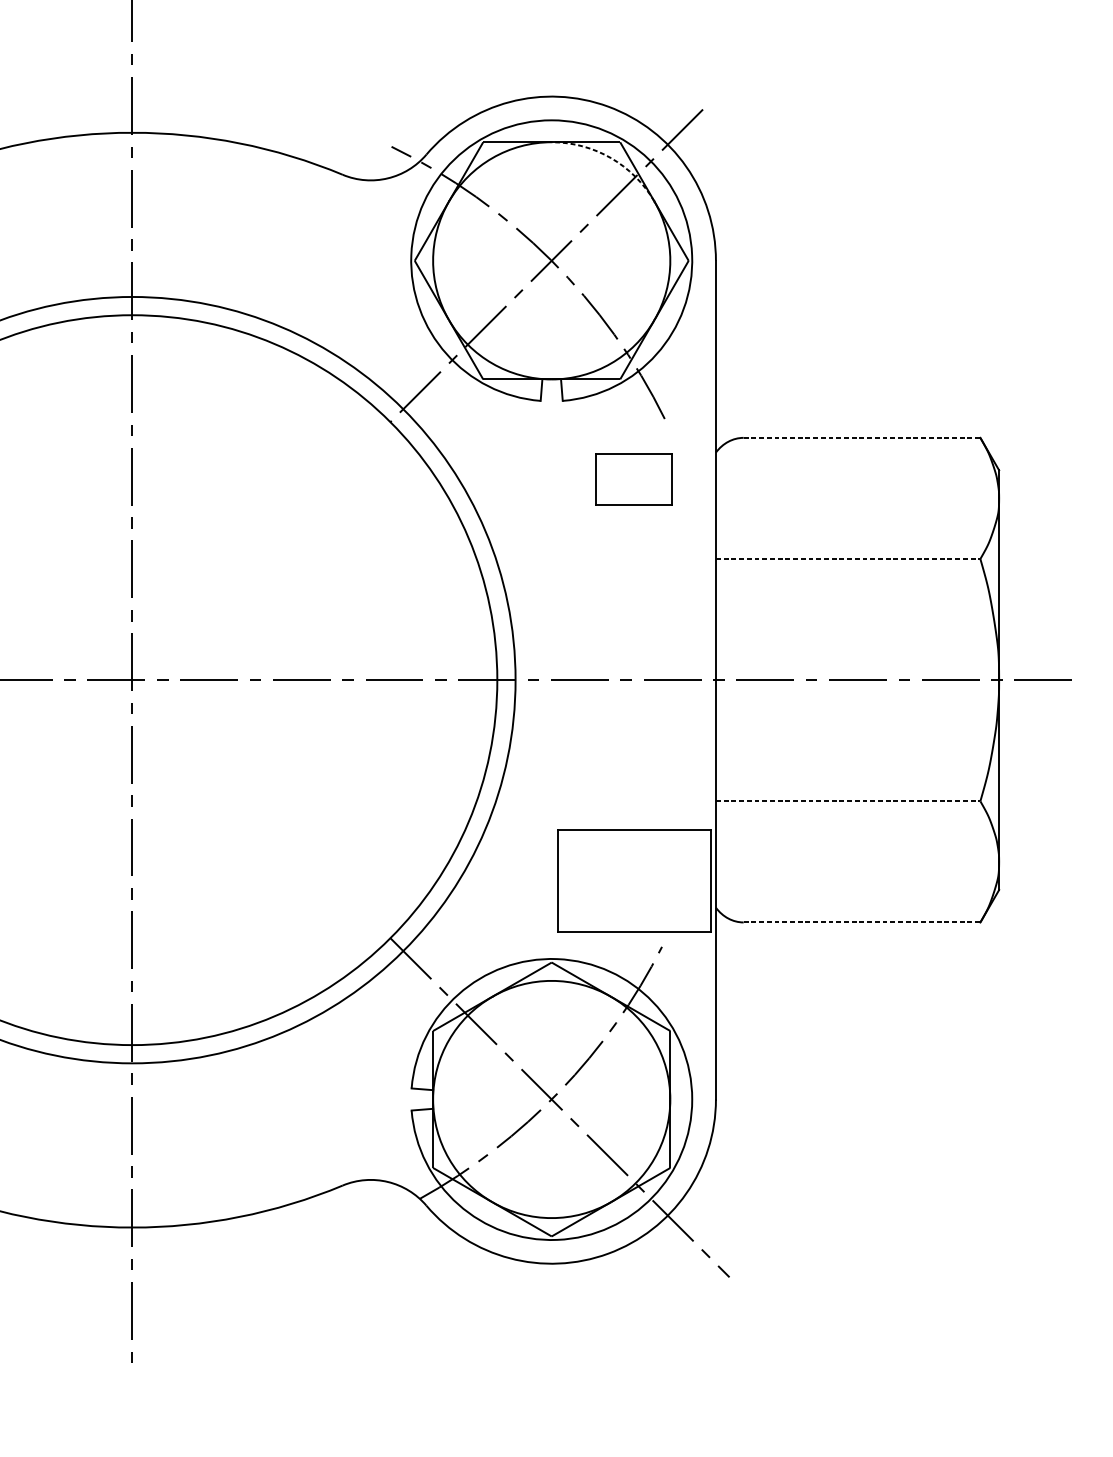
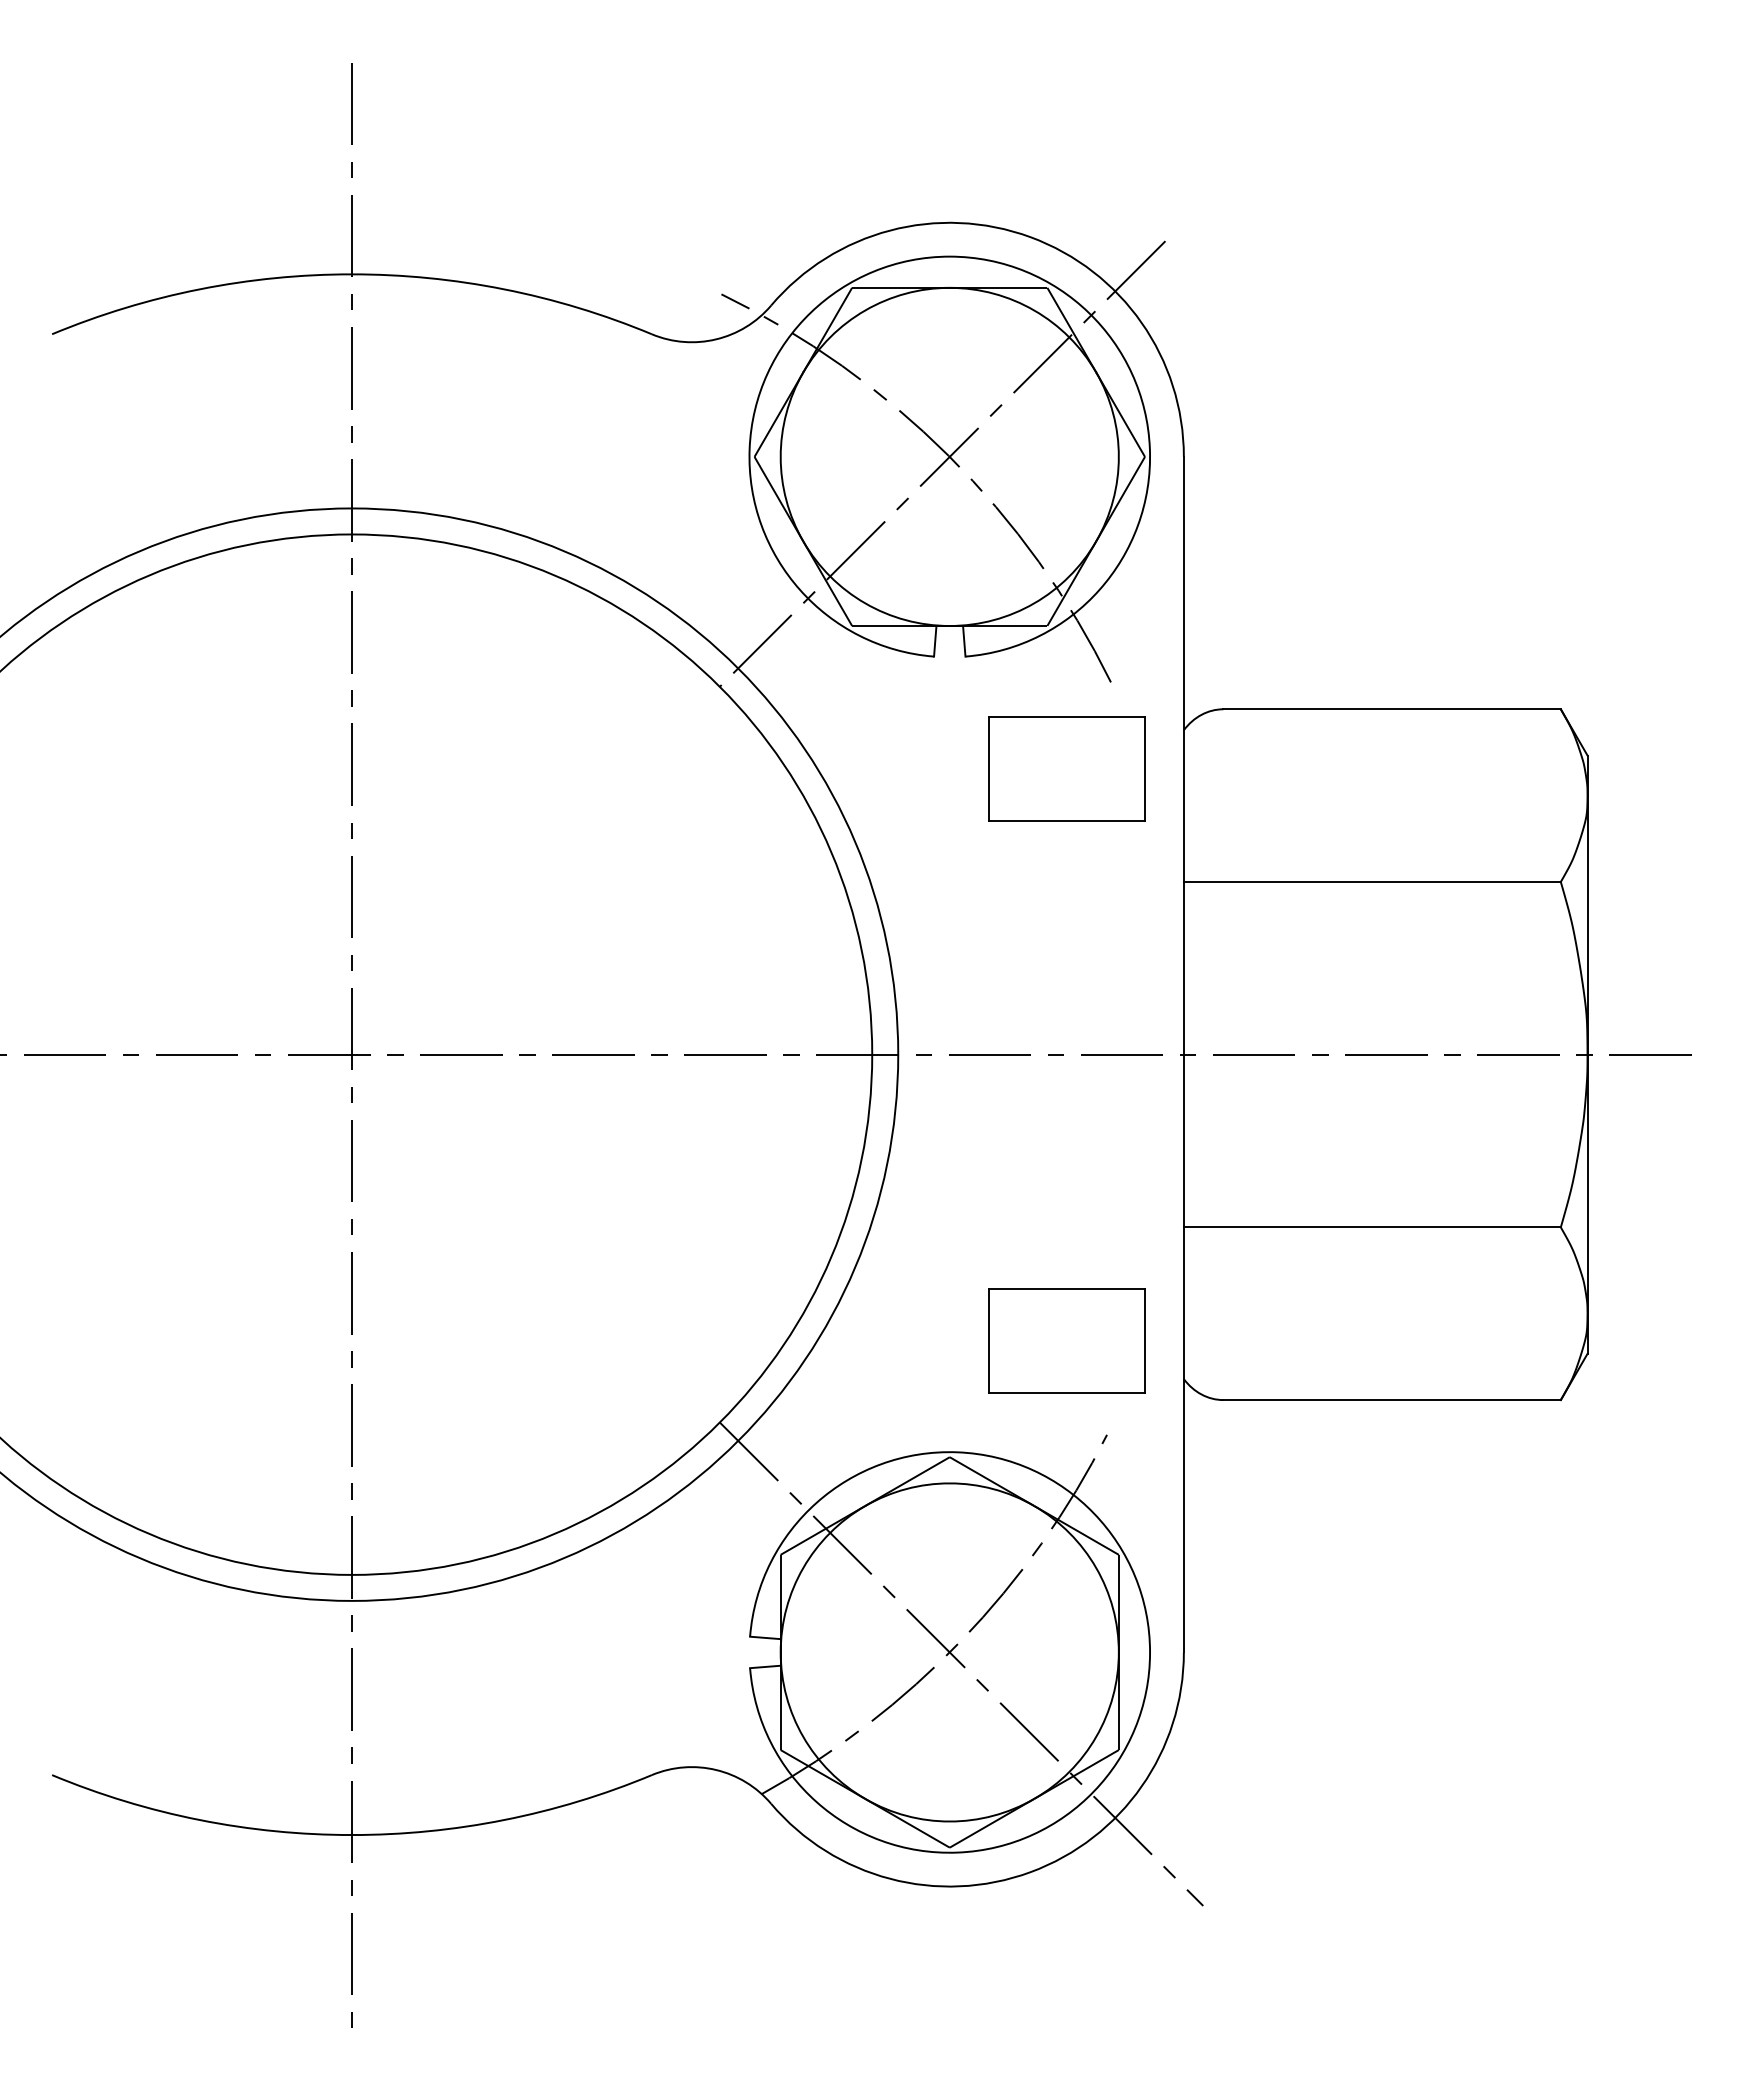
arc: (611, 158) -> (1034, 310), dashed -> solid
line: (862, 438) -> (1392, 709), dashed -> solid
part: (633, 479) -> (1066, 768), size x1.43
line: (848, 558) -> (1372, 881), dashed -> solid
line: (848, 801) -> (1372, 1227), dashed -> solid
part: (633, 880) -> (1066, 1340), size x0.71
line: (862, 922) -> (1392, 1400), dashed -> solid

